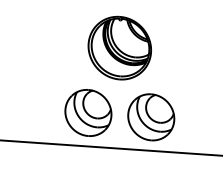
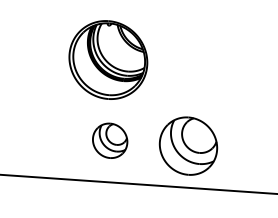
part: (119, 47) -> (108, 59), moved
part: (87, 112) -> (109, 140), size x0.6

